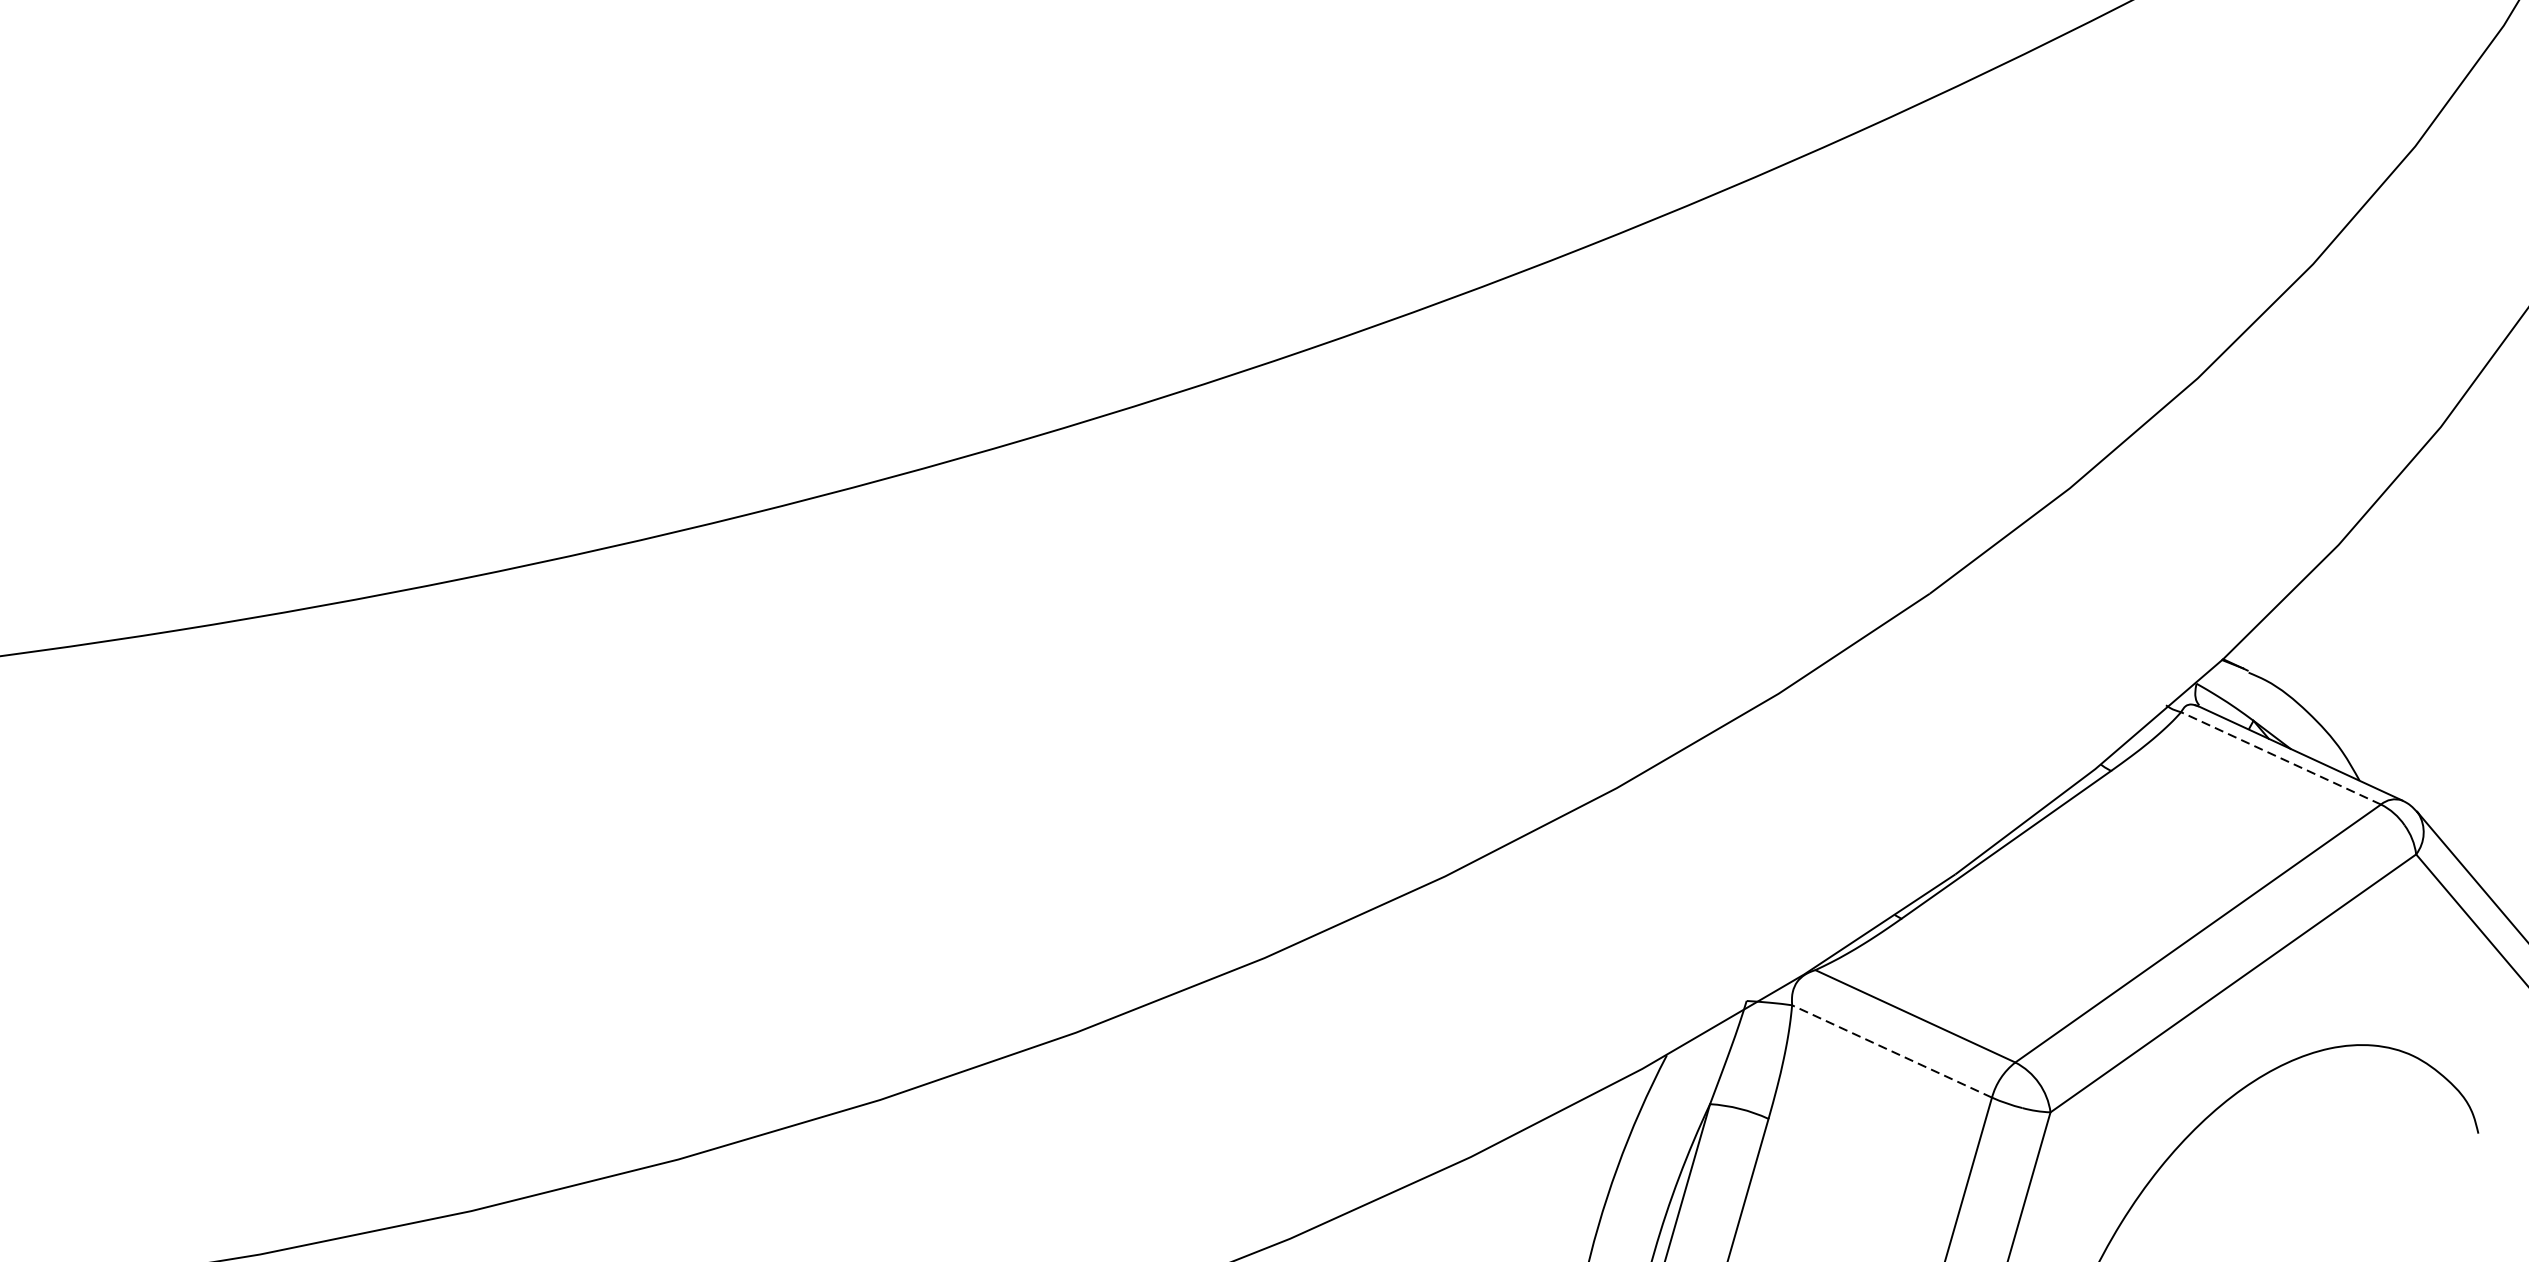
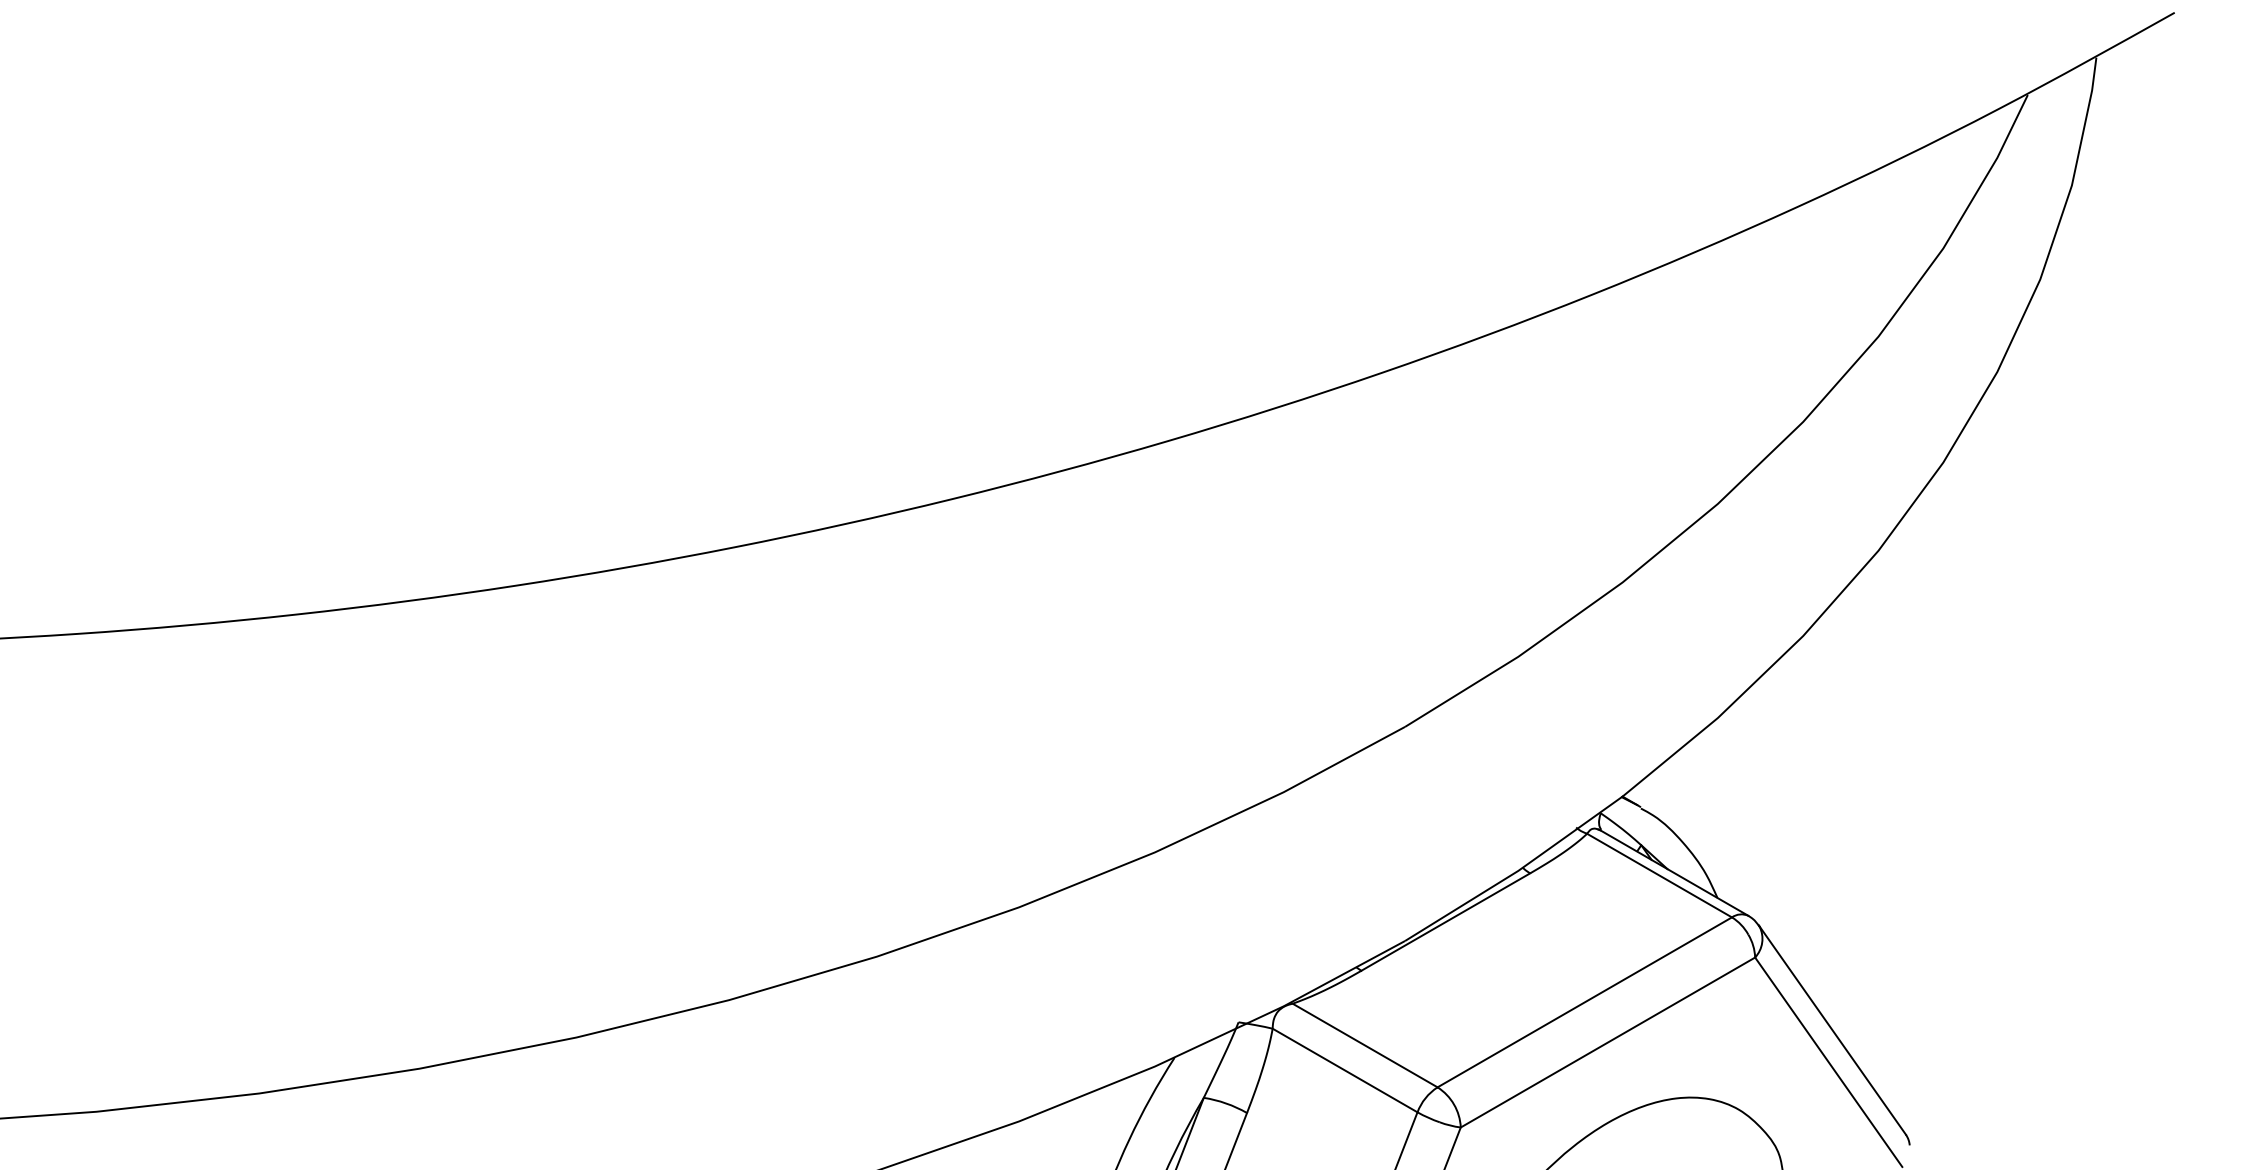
line: (2280, 758) -> (1659, 875), dashed -> solid
line: (1892, 1051) -> (1345, 1070), dashed -> solid

